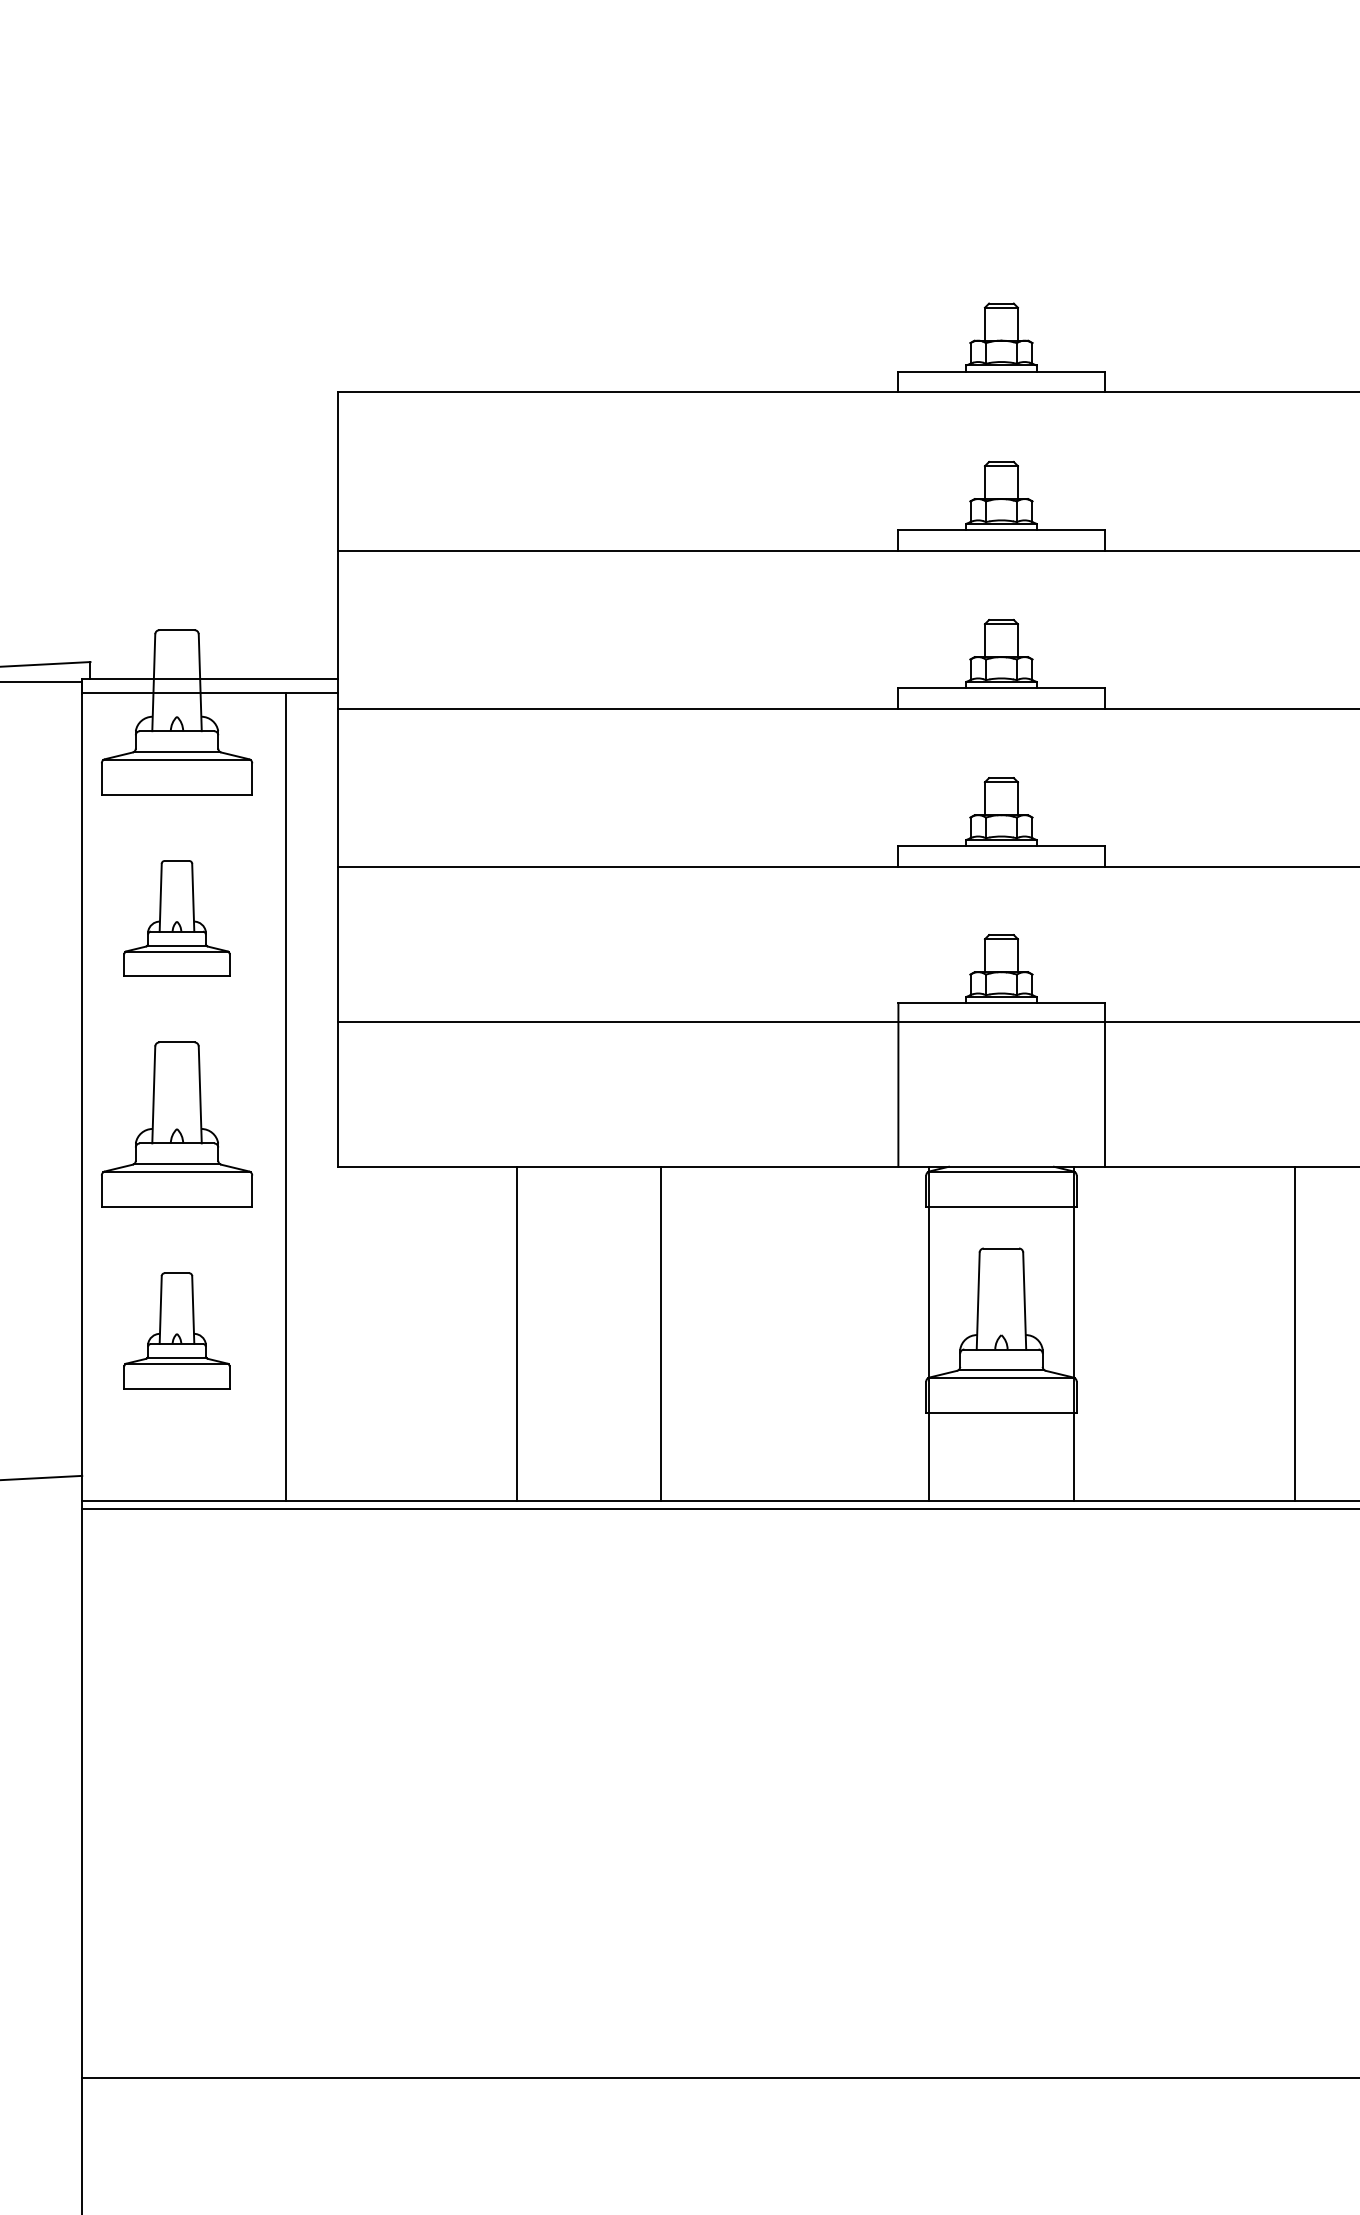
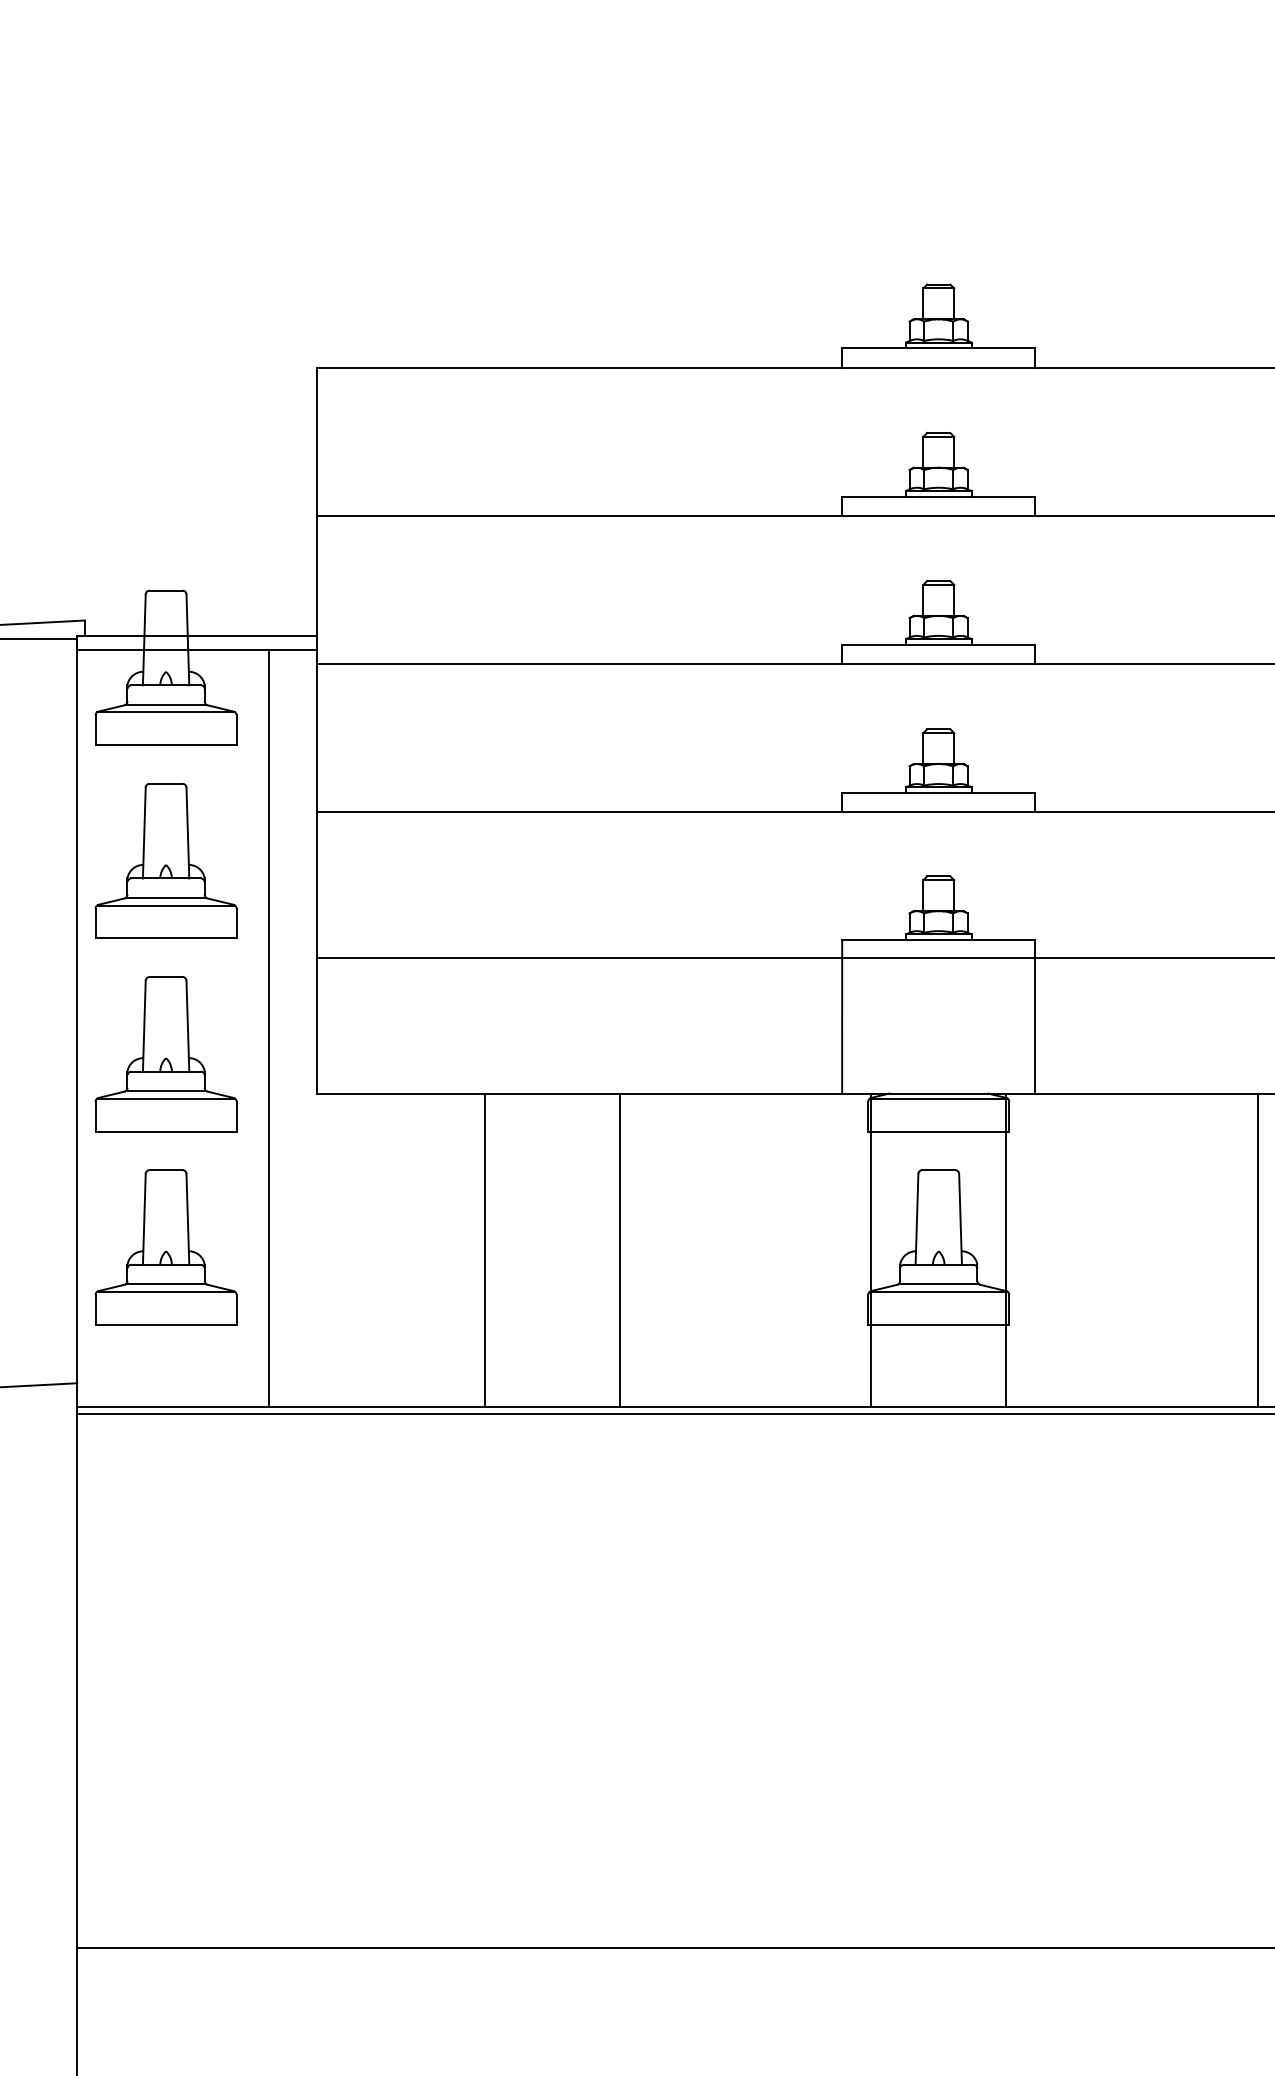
part: (176, 918) -> (165, 860), size x1.43
part: (176, 1331) -> (165, 1247), size x1.43
line: (1294, 1333) -> (1257, 1249), moved

